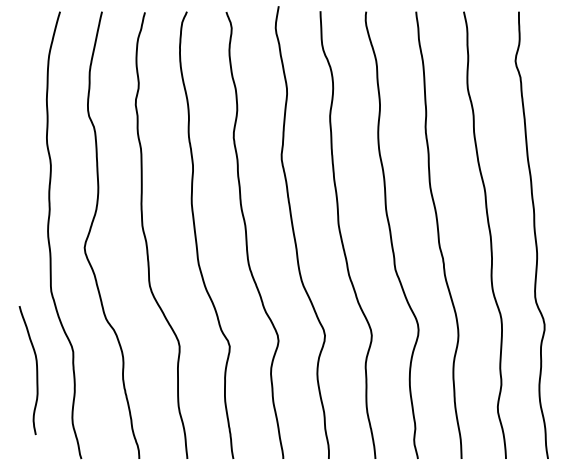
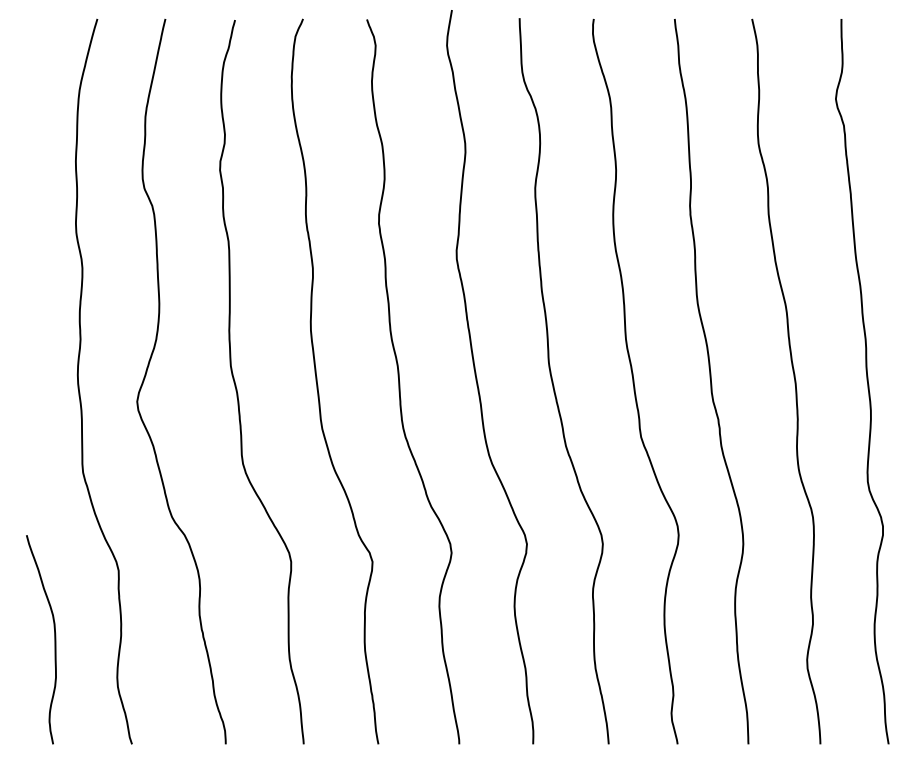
curve: (36, 370) -> (54, 639), moved

